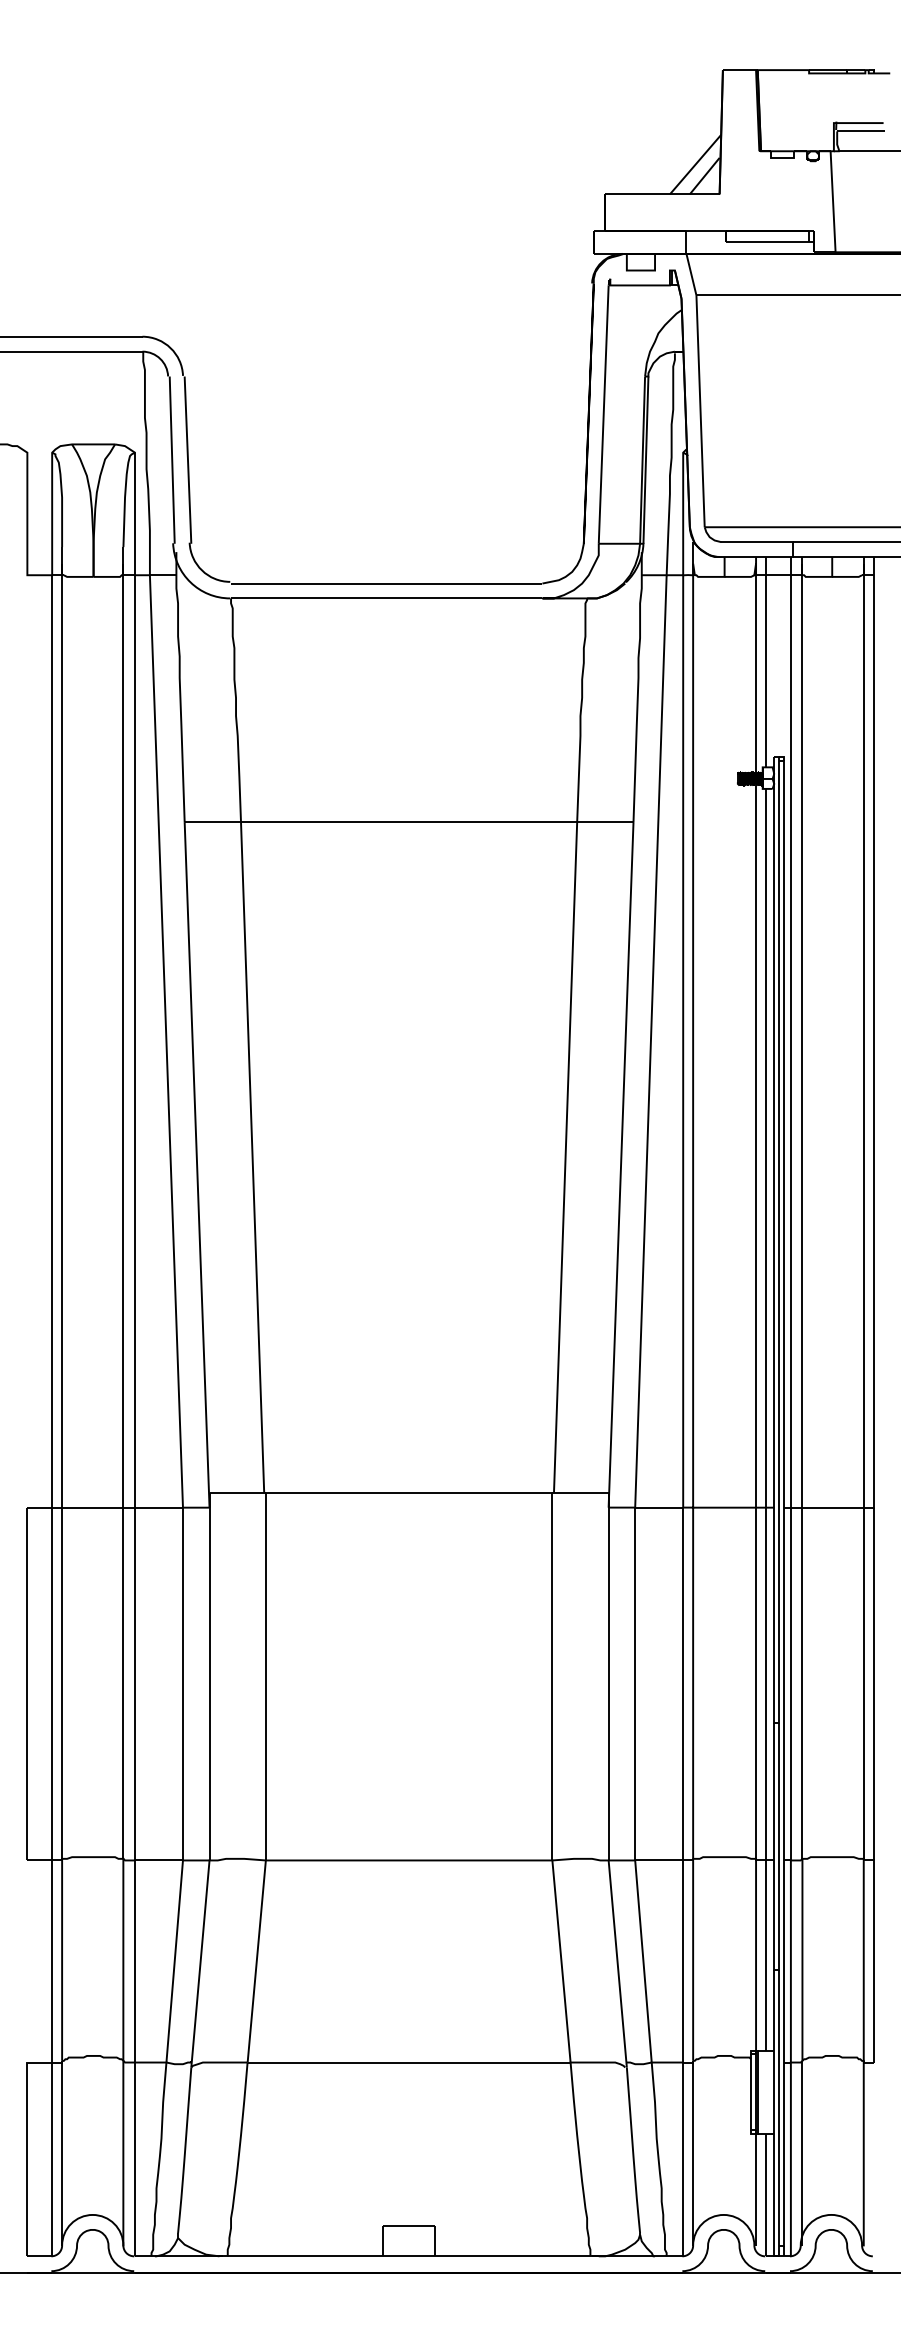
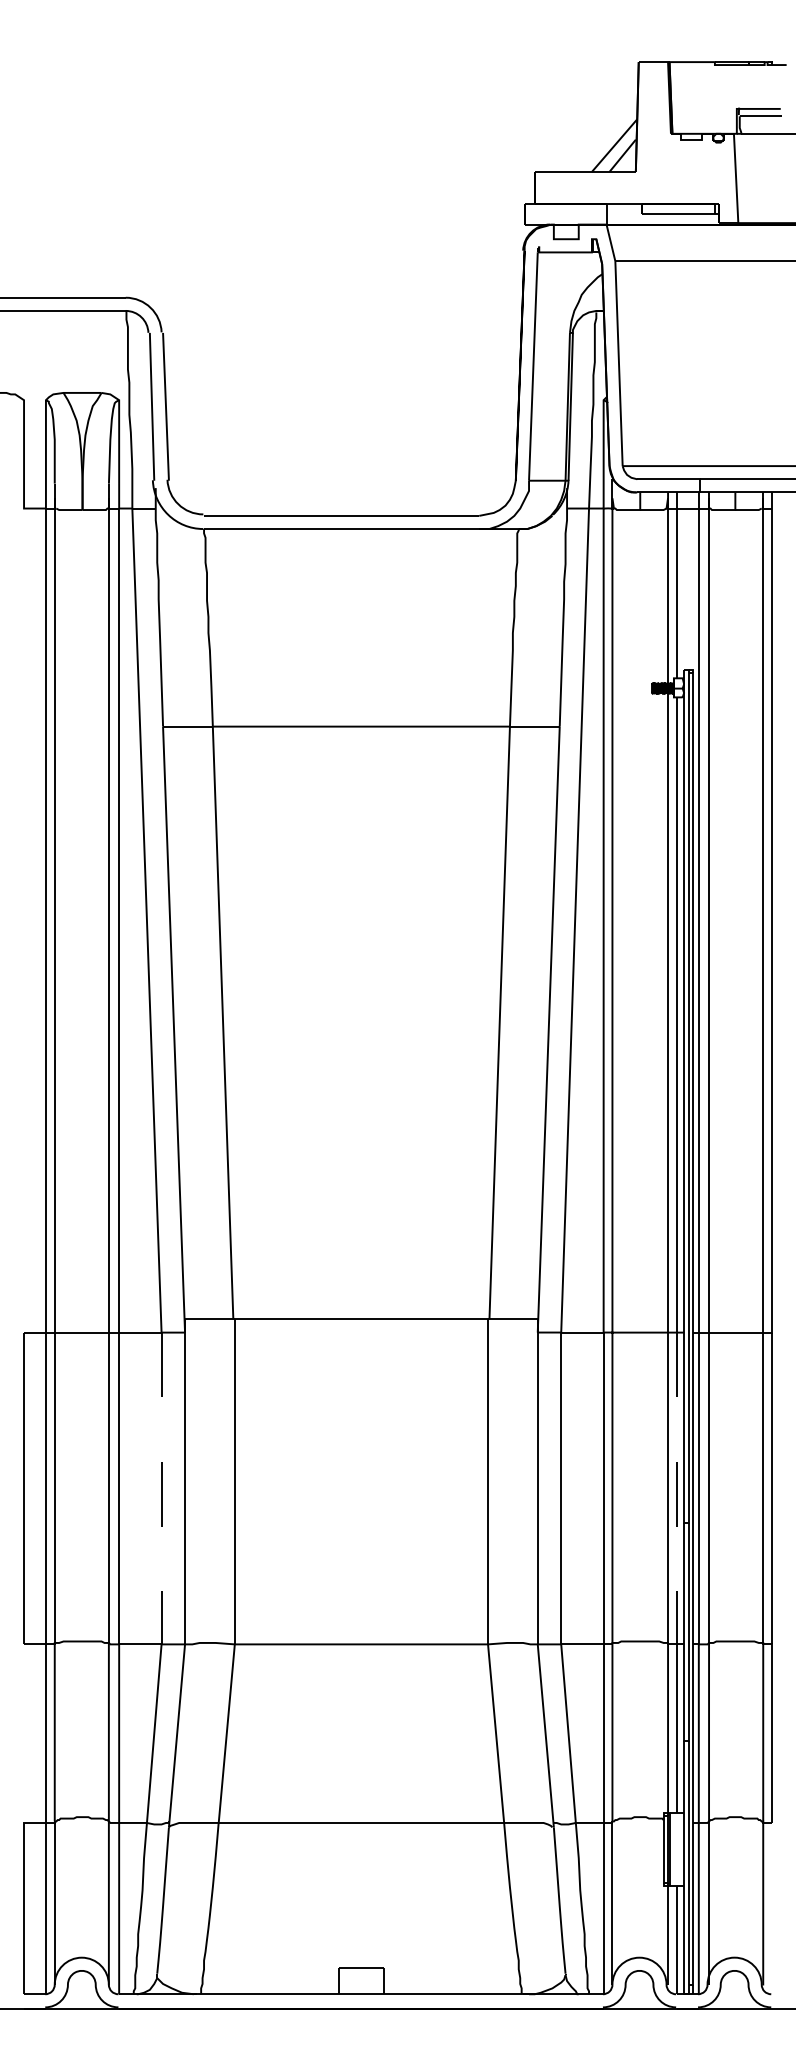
line: (182, 1684) -> (161, 1488), solid -> dashed
line: (765, 1684) -> (676, 1488), solid -> dashed

